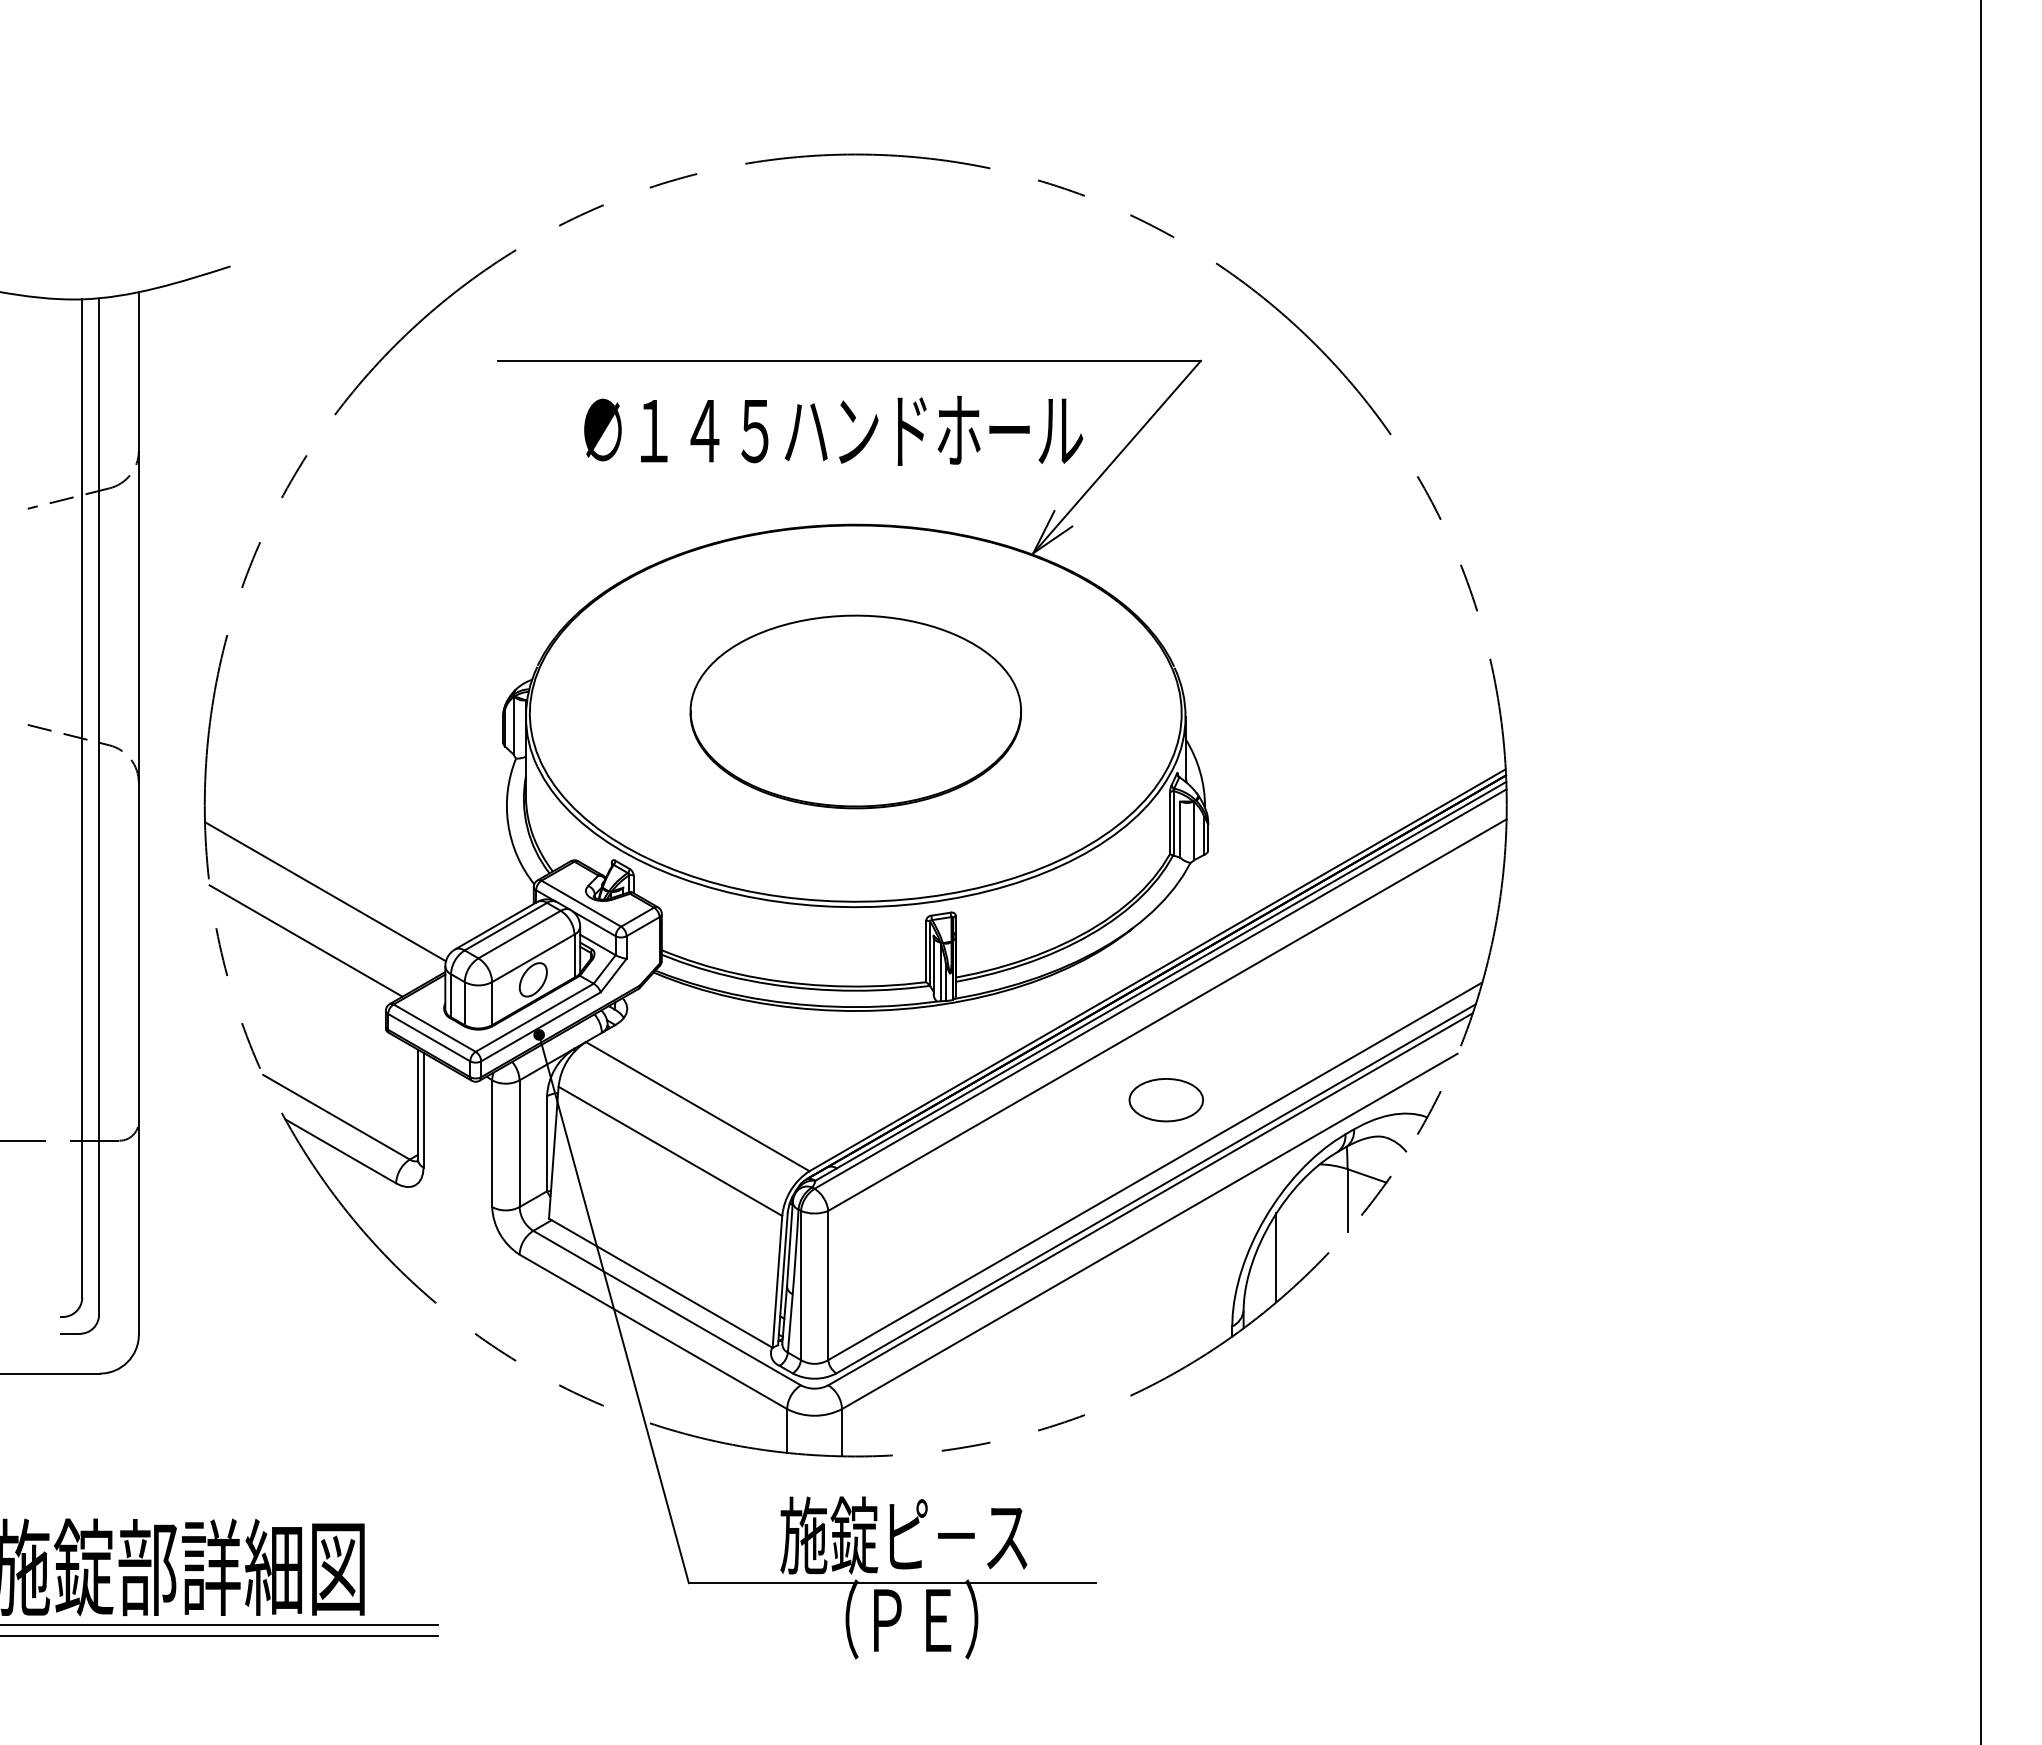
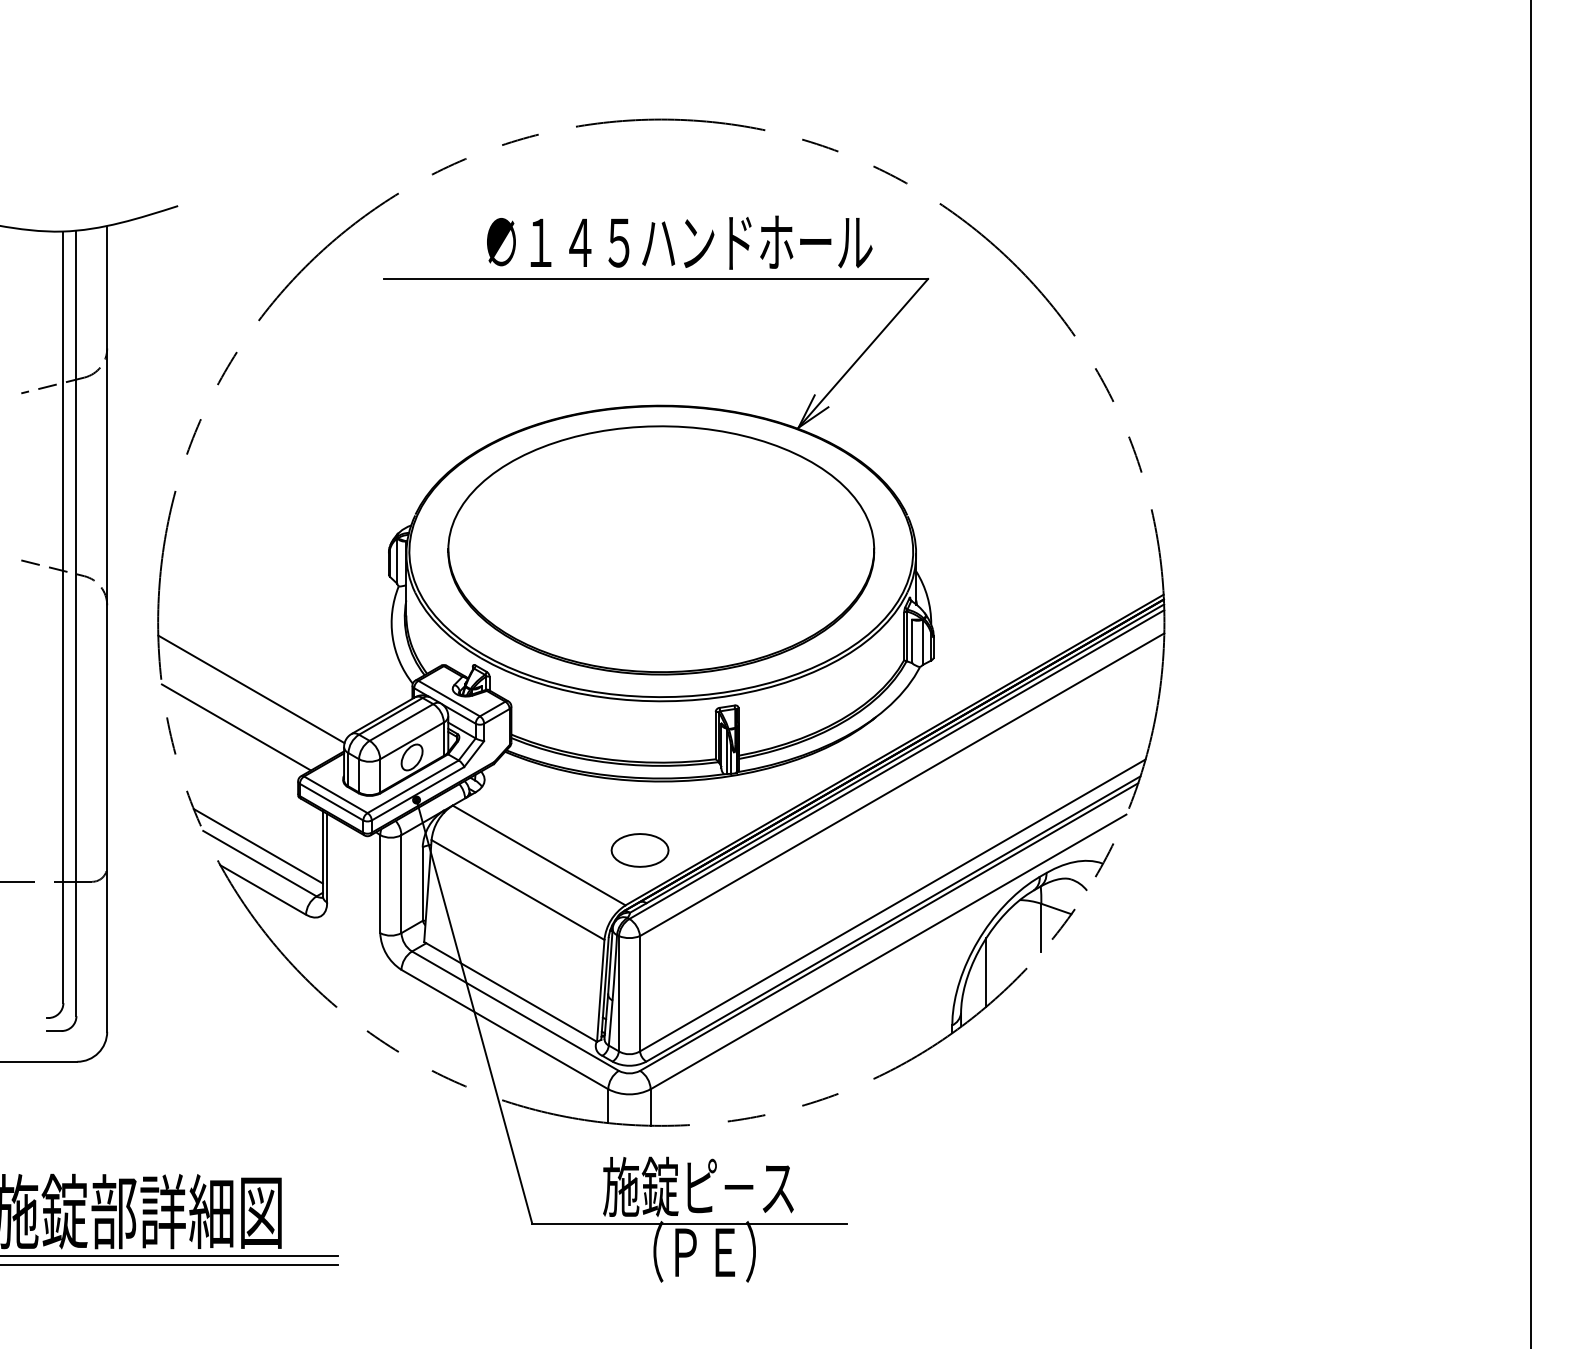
text: (833, 430) -> (679, 242), moved
part: (855, 711) -> (661, 550), size x1.67
line: (334, 1094) -> (258, 846), added
part: (1165, 1100) -> (639, 850), moved

